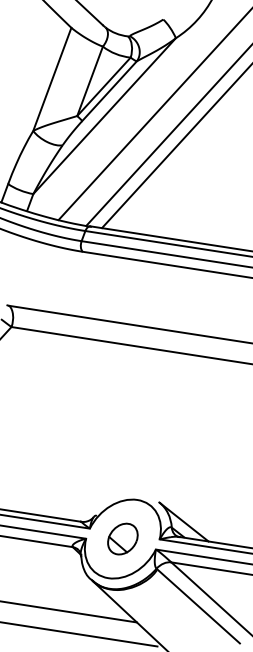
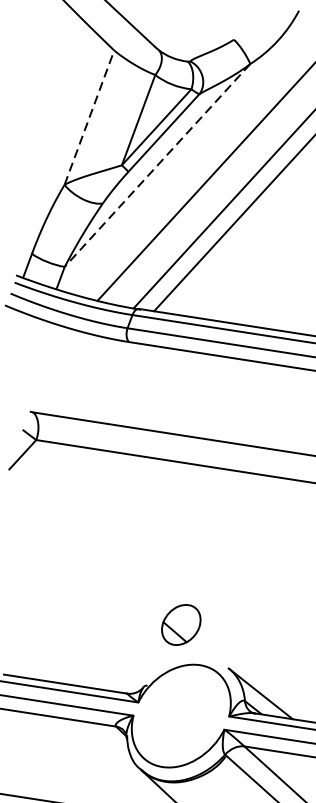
line: (52, 79) -> (89, 117), solid -> dashed
line: (104, 116) -> (157, 165), solid -> dashed
part: (122, 538) -> (180, 624), moved

